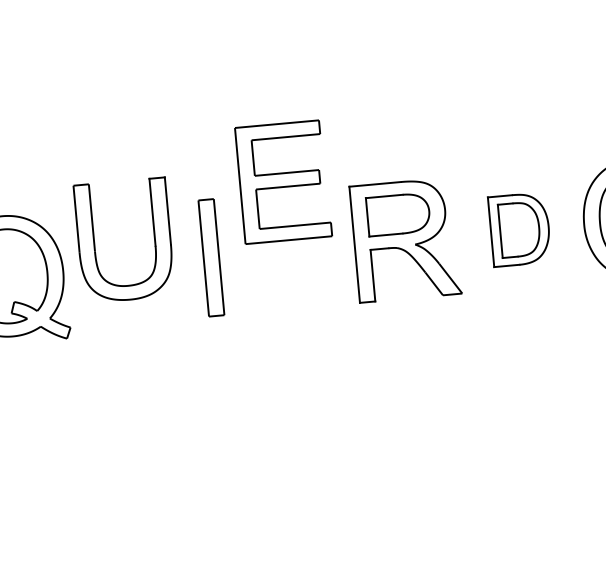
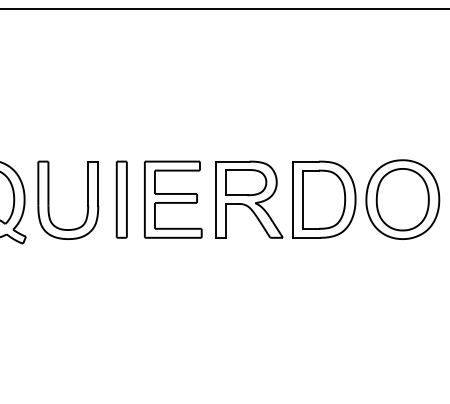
part: (283, 181) -> (173, 199), moved
part: (520, 229) -> (324, 199), size x1.67
part: (95, 241) -> (49, 199), moved

